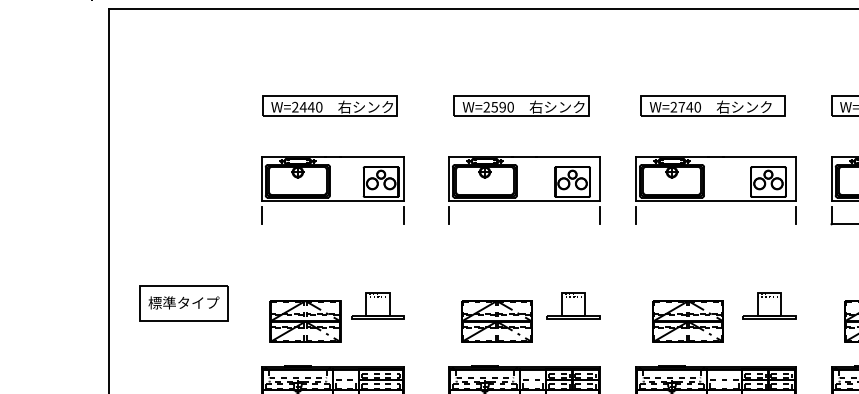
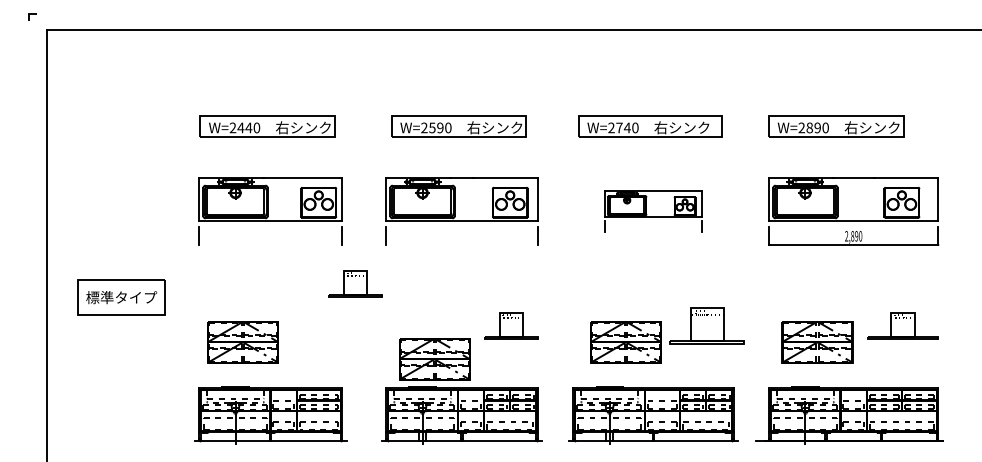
part: (715, 190) -> (653, 211), size x0.6
part: (183, 302) -> (121, 297), moved
part: (377, 304) -> (355, 283), moved
part: (769, 304) -> (707, 325), size x1.4
part: (496, 321) -> (434, 359), moved

